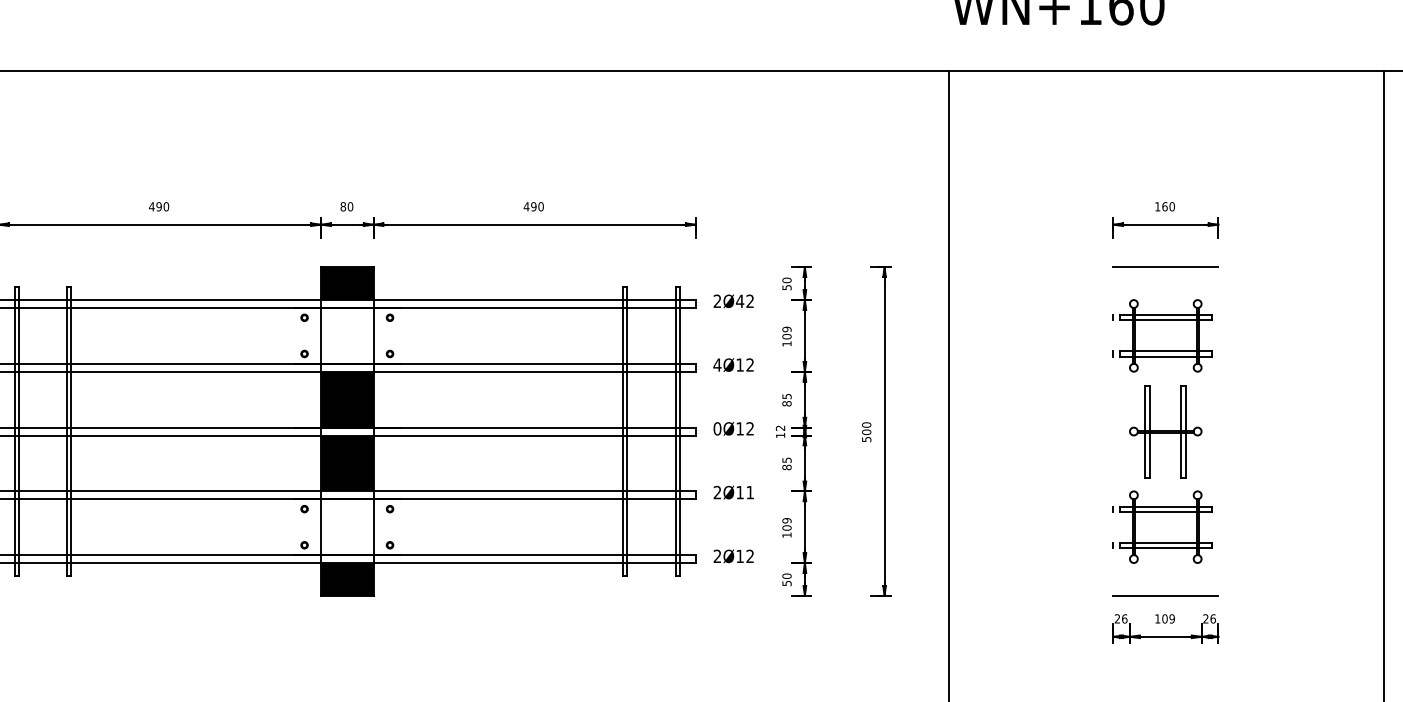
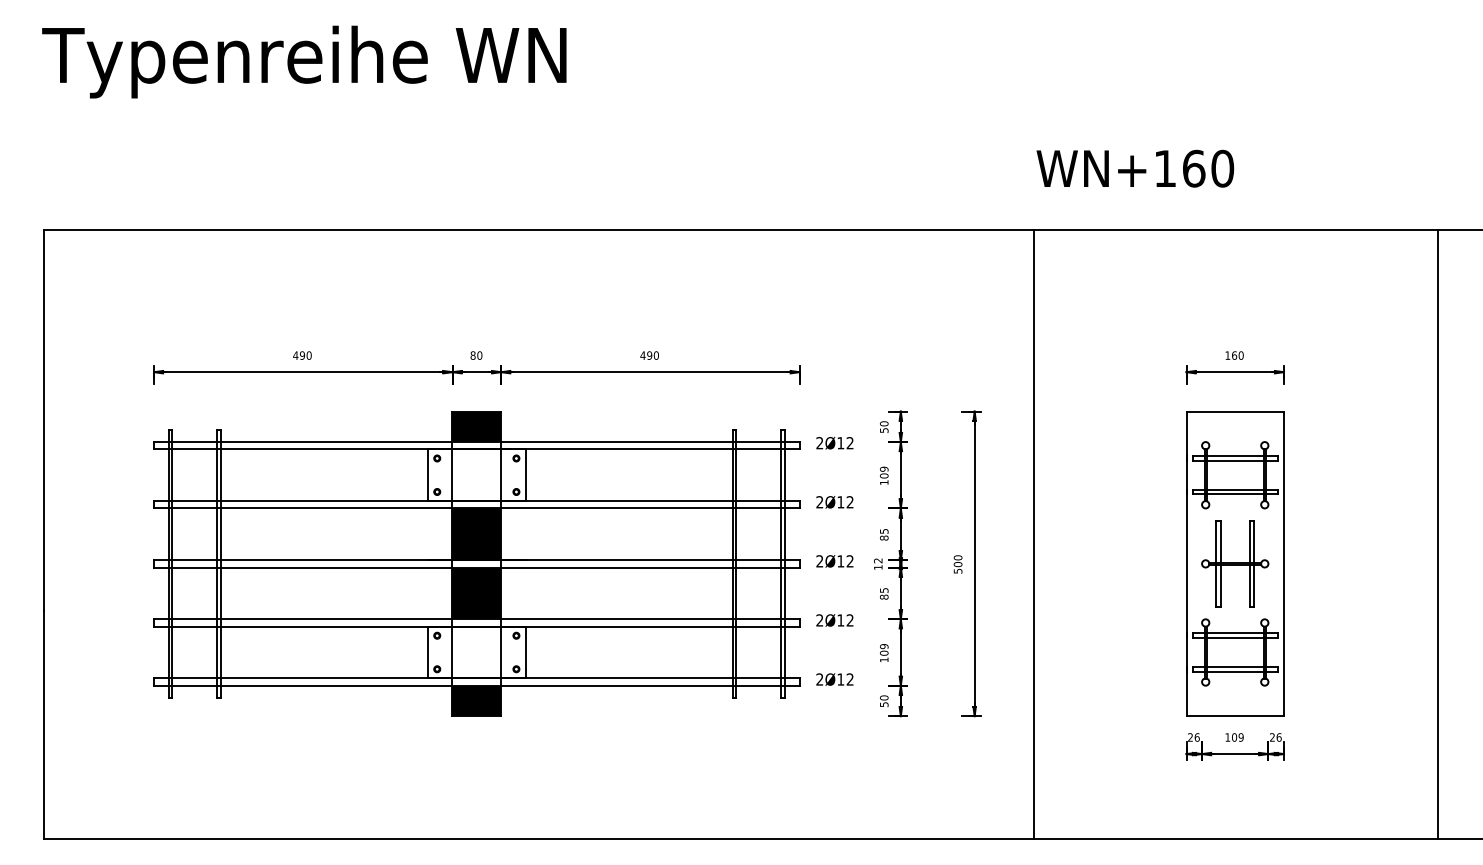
text: (739, 301) -> (840, 443), 2Ø42 -> 2Ø12
line: (295, 336) -> (428, 475), added
line: (399, 336) -> (525, 475), added
text: (717, 365) -> (819, 502), 4Ø12 -> 2Ø12
text: (717, 428) -> (819, 561), 0Ø12 -> 2Ø12
line: (1113, 431) -> (1186, 563), added
line: (1217, 431) -> (1283, 563), added
text: (749, 492) -> (849, 620), 2Ø11 -> 2Ø12
line: (295, 527) -> (428, 652), added
line: (399, 527) -> (525, 652), added

